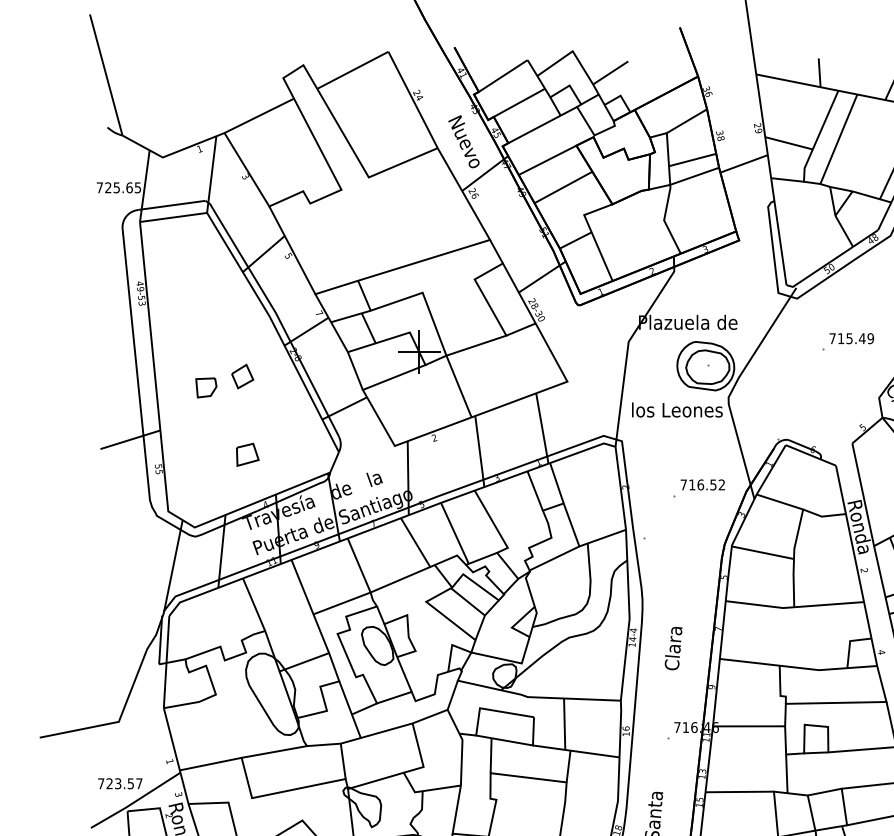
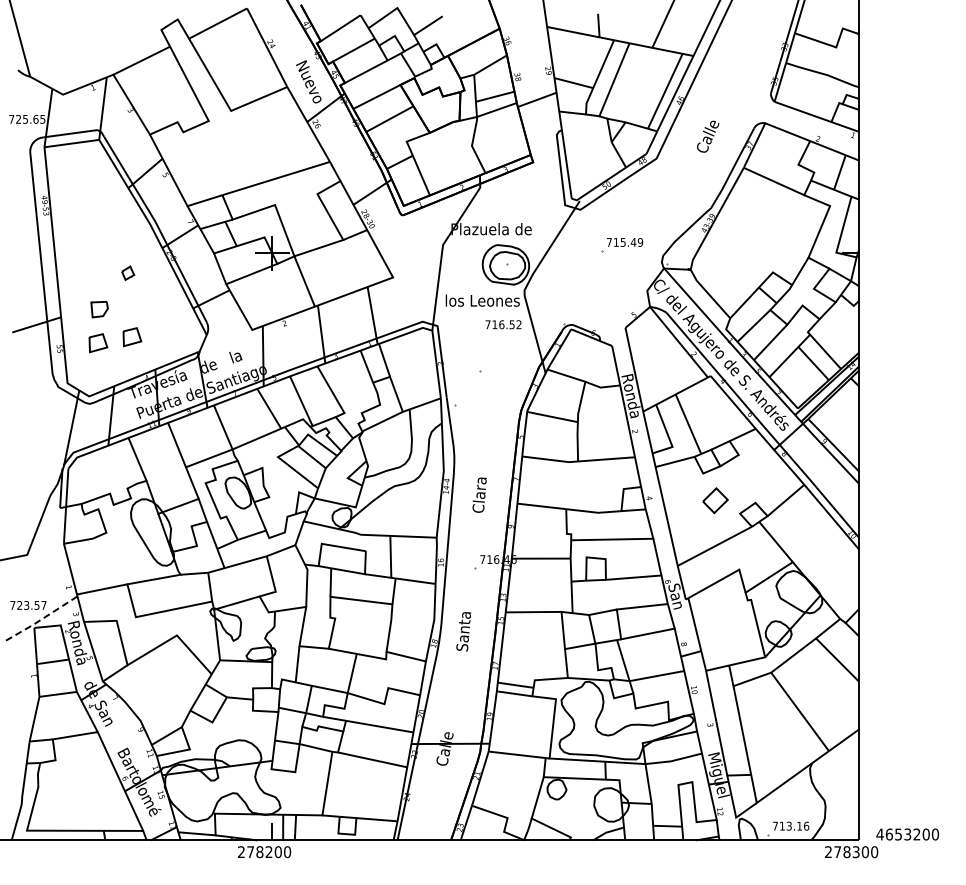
part: (241, 375) -> (127, 272), size x0.7
part: (206, 387) -> (99, 309), moved
part: (206, 462) -> (98, 343), added
text: (702, 484) -> (503, 324), moved
line: (135, 802) -> (40, 620), solid -> dashed

